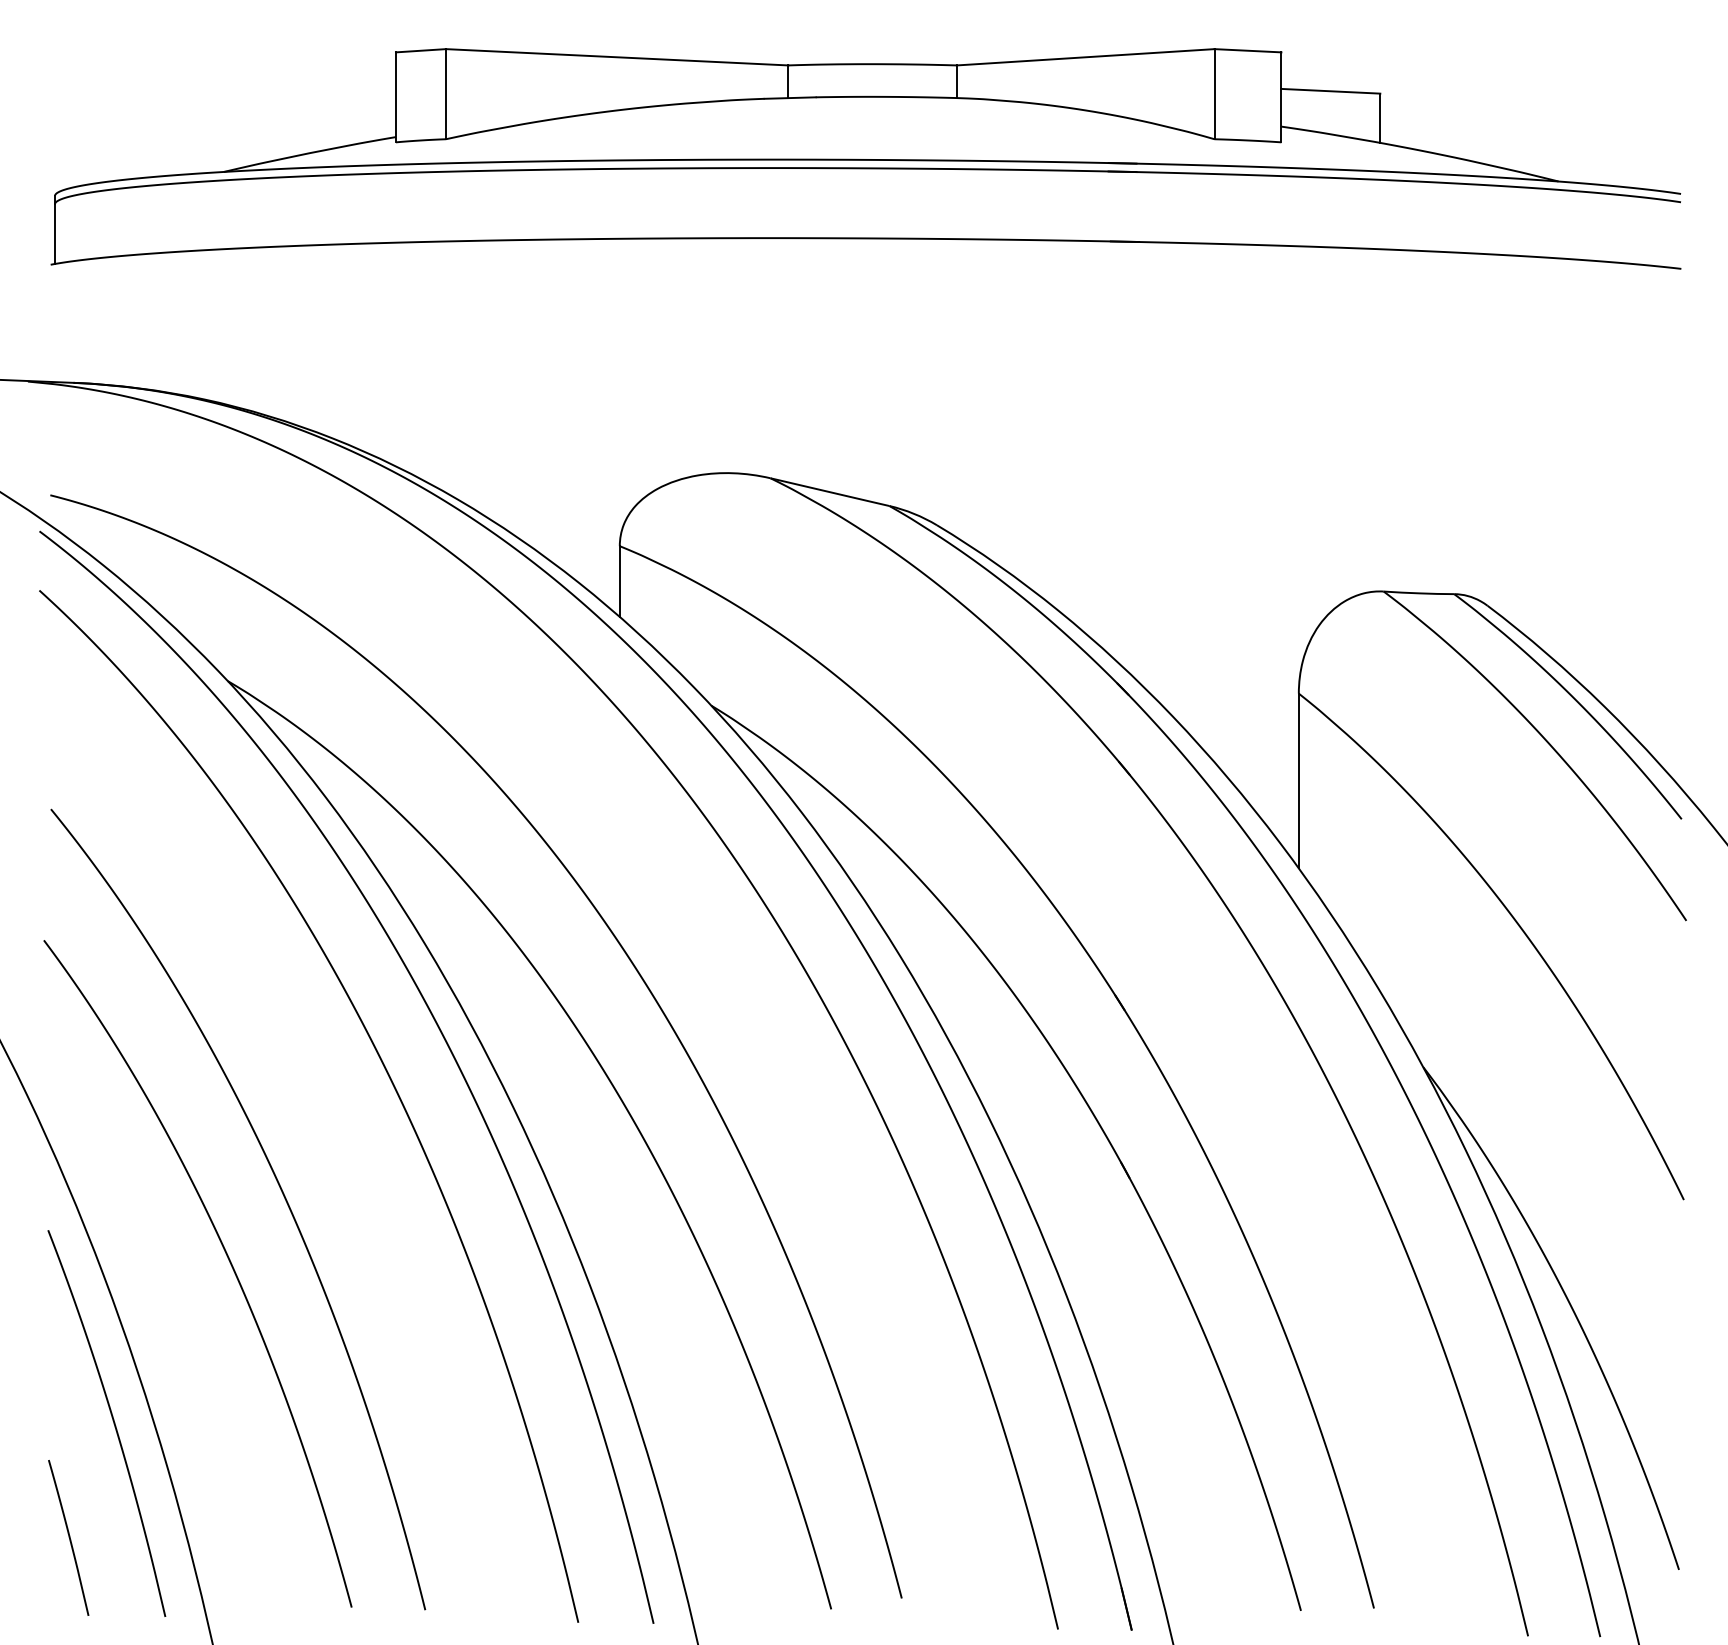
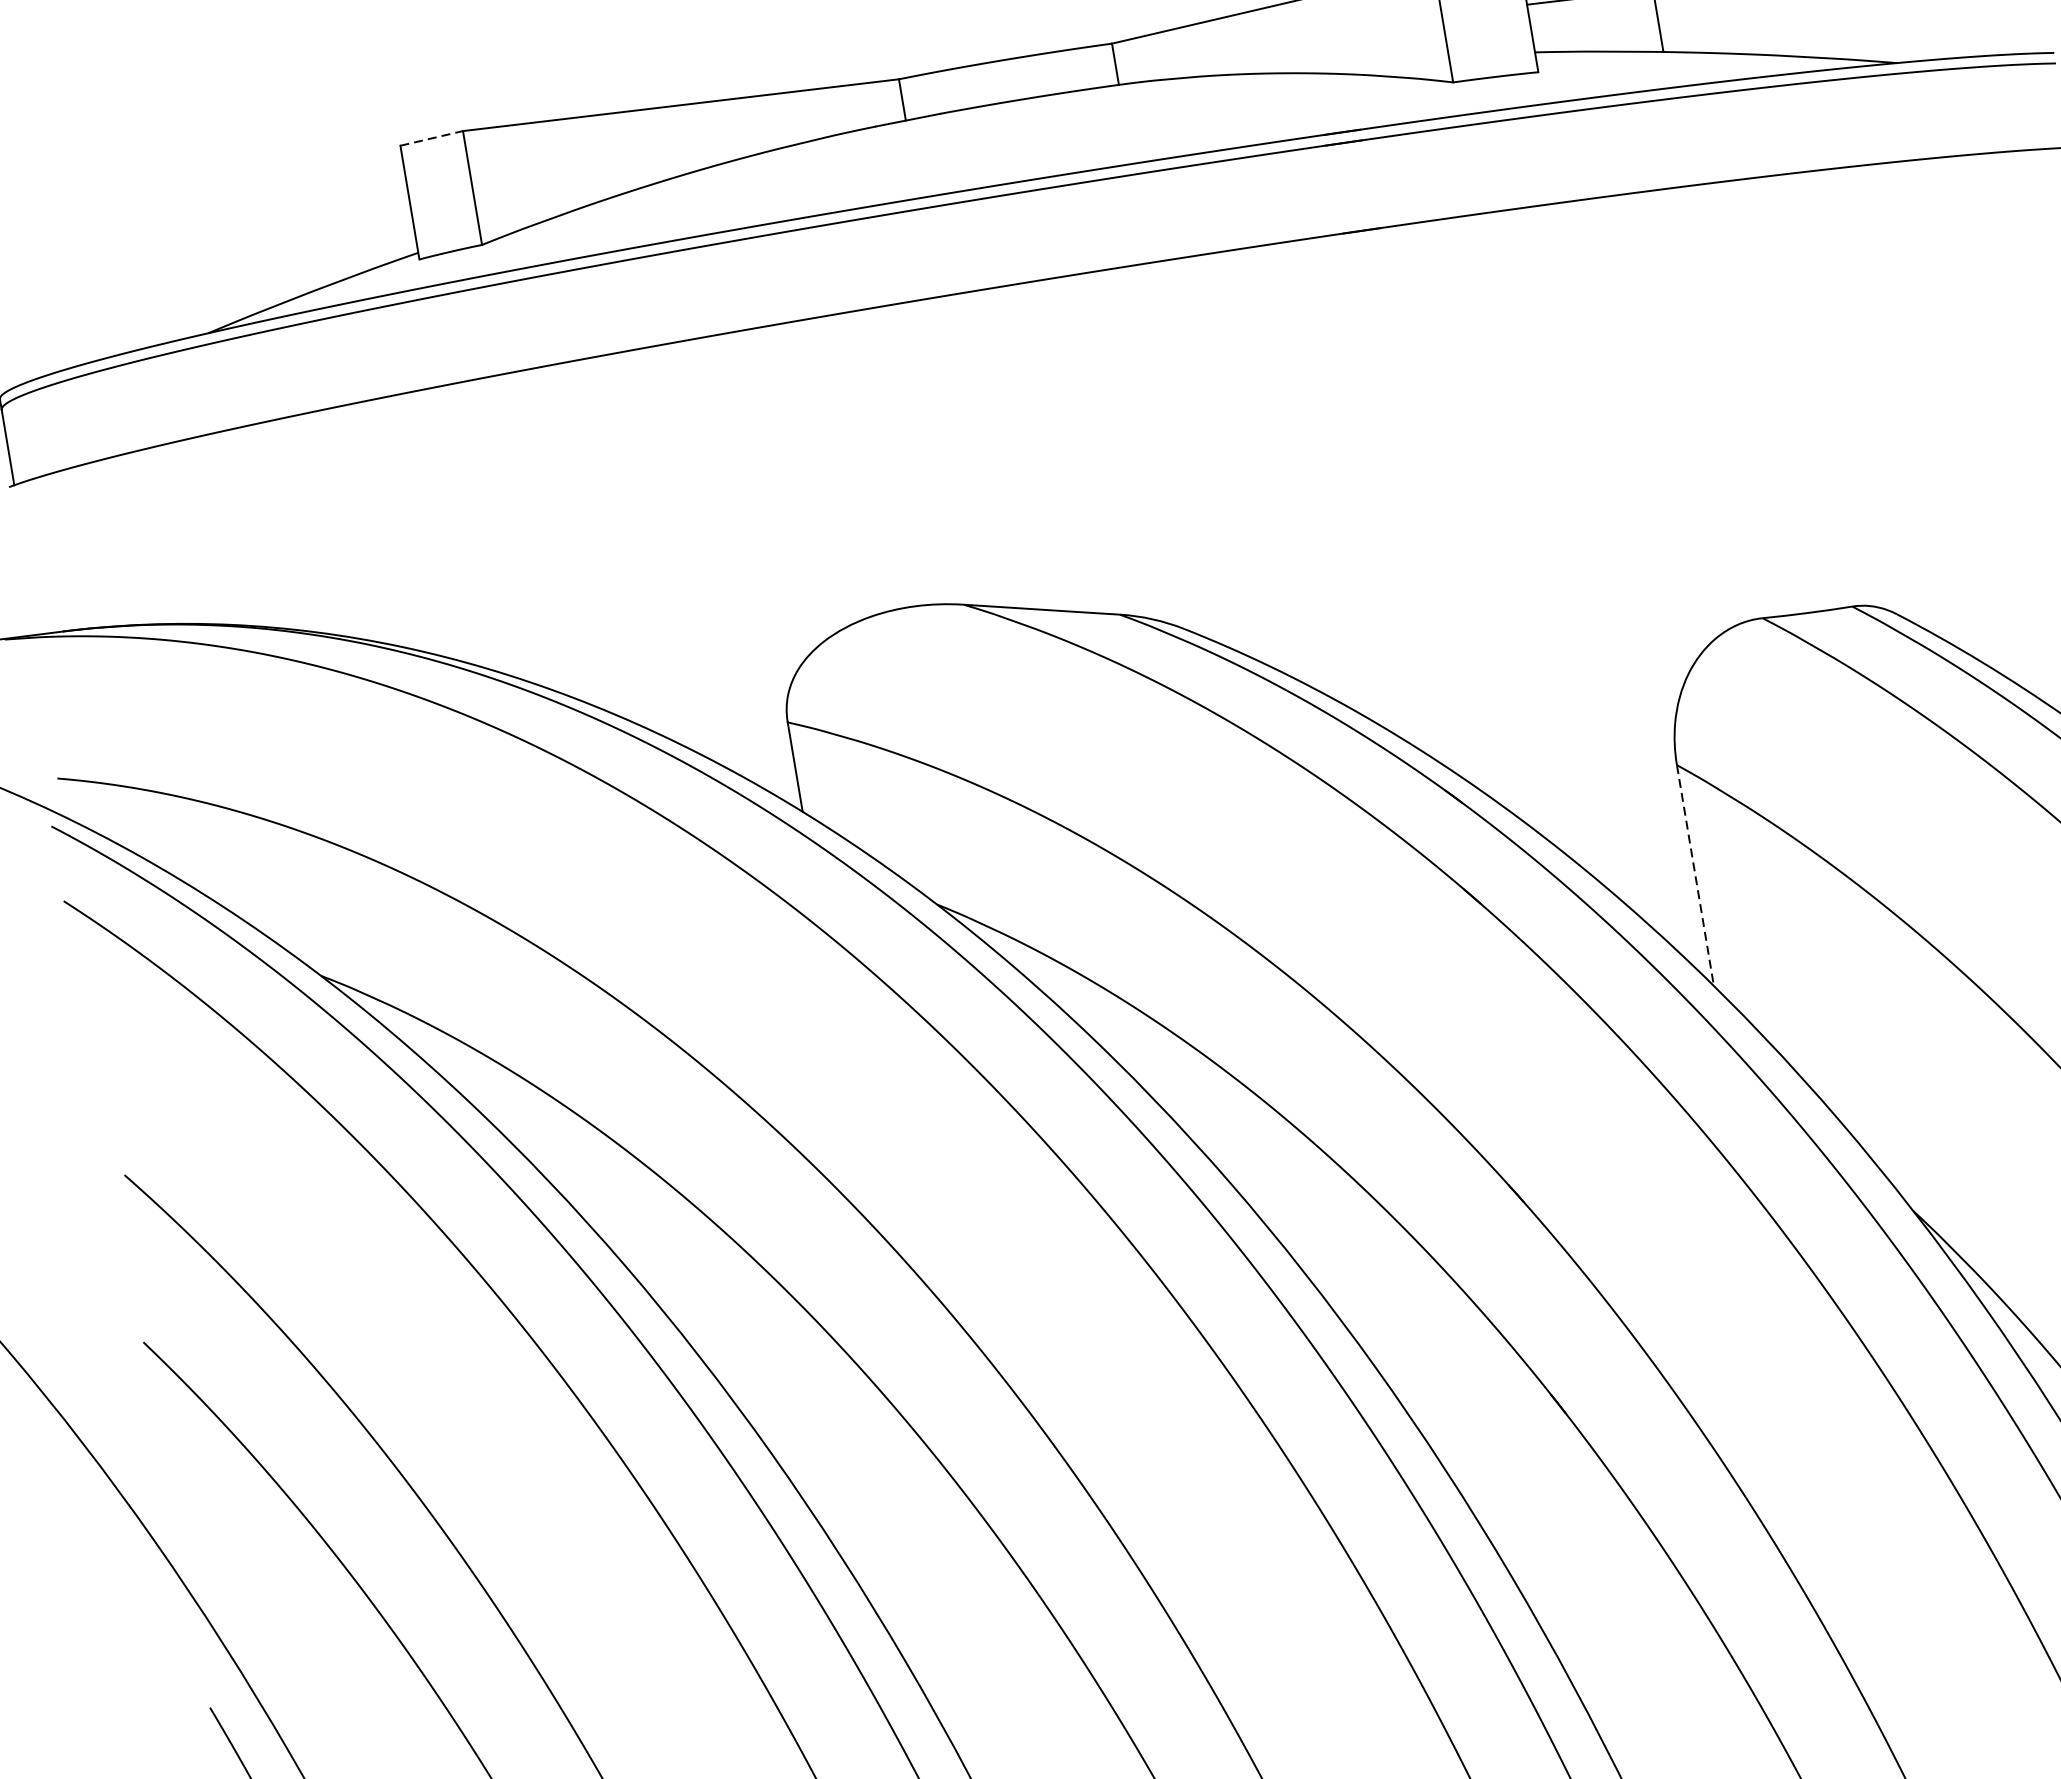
line: (421, 50) -> (432, 137), solid -> dashed
line: (1298, 781) -> (1695, 876), solid -> dashed

